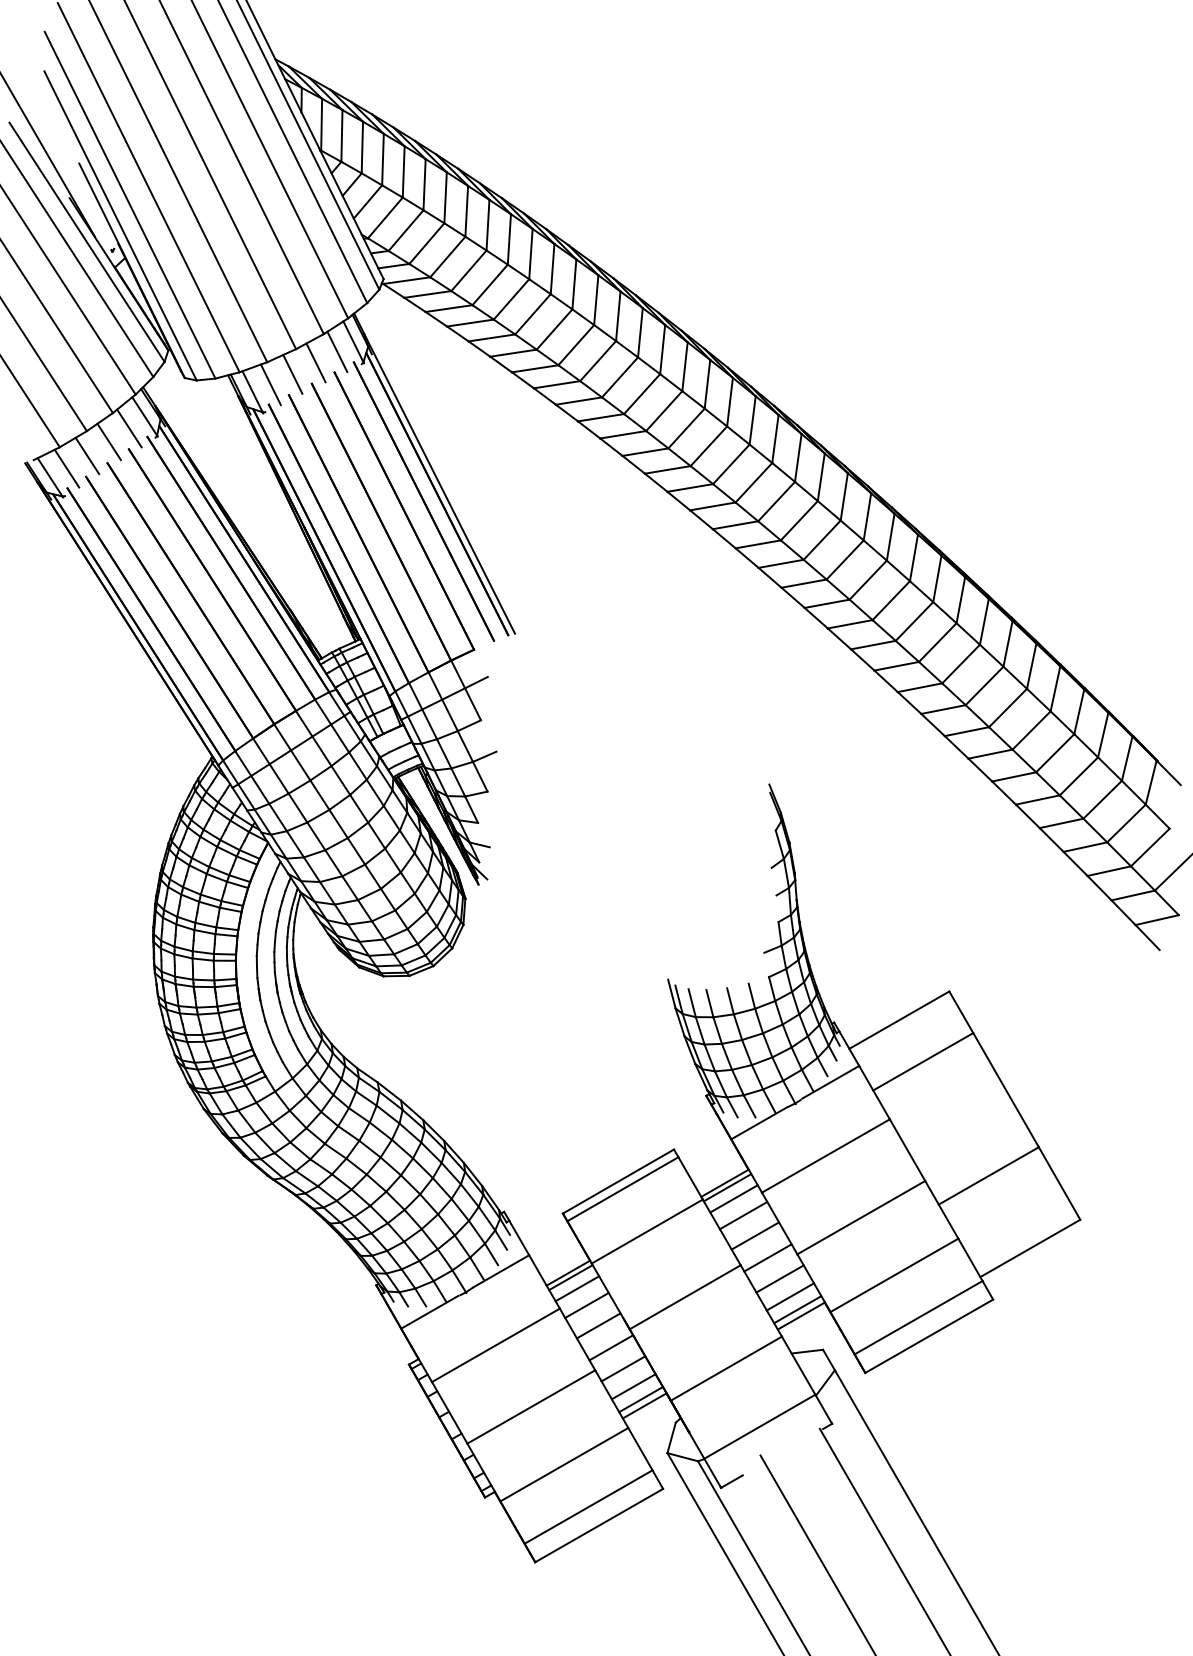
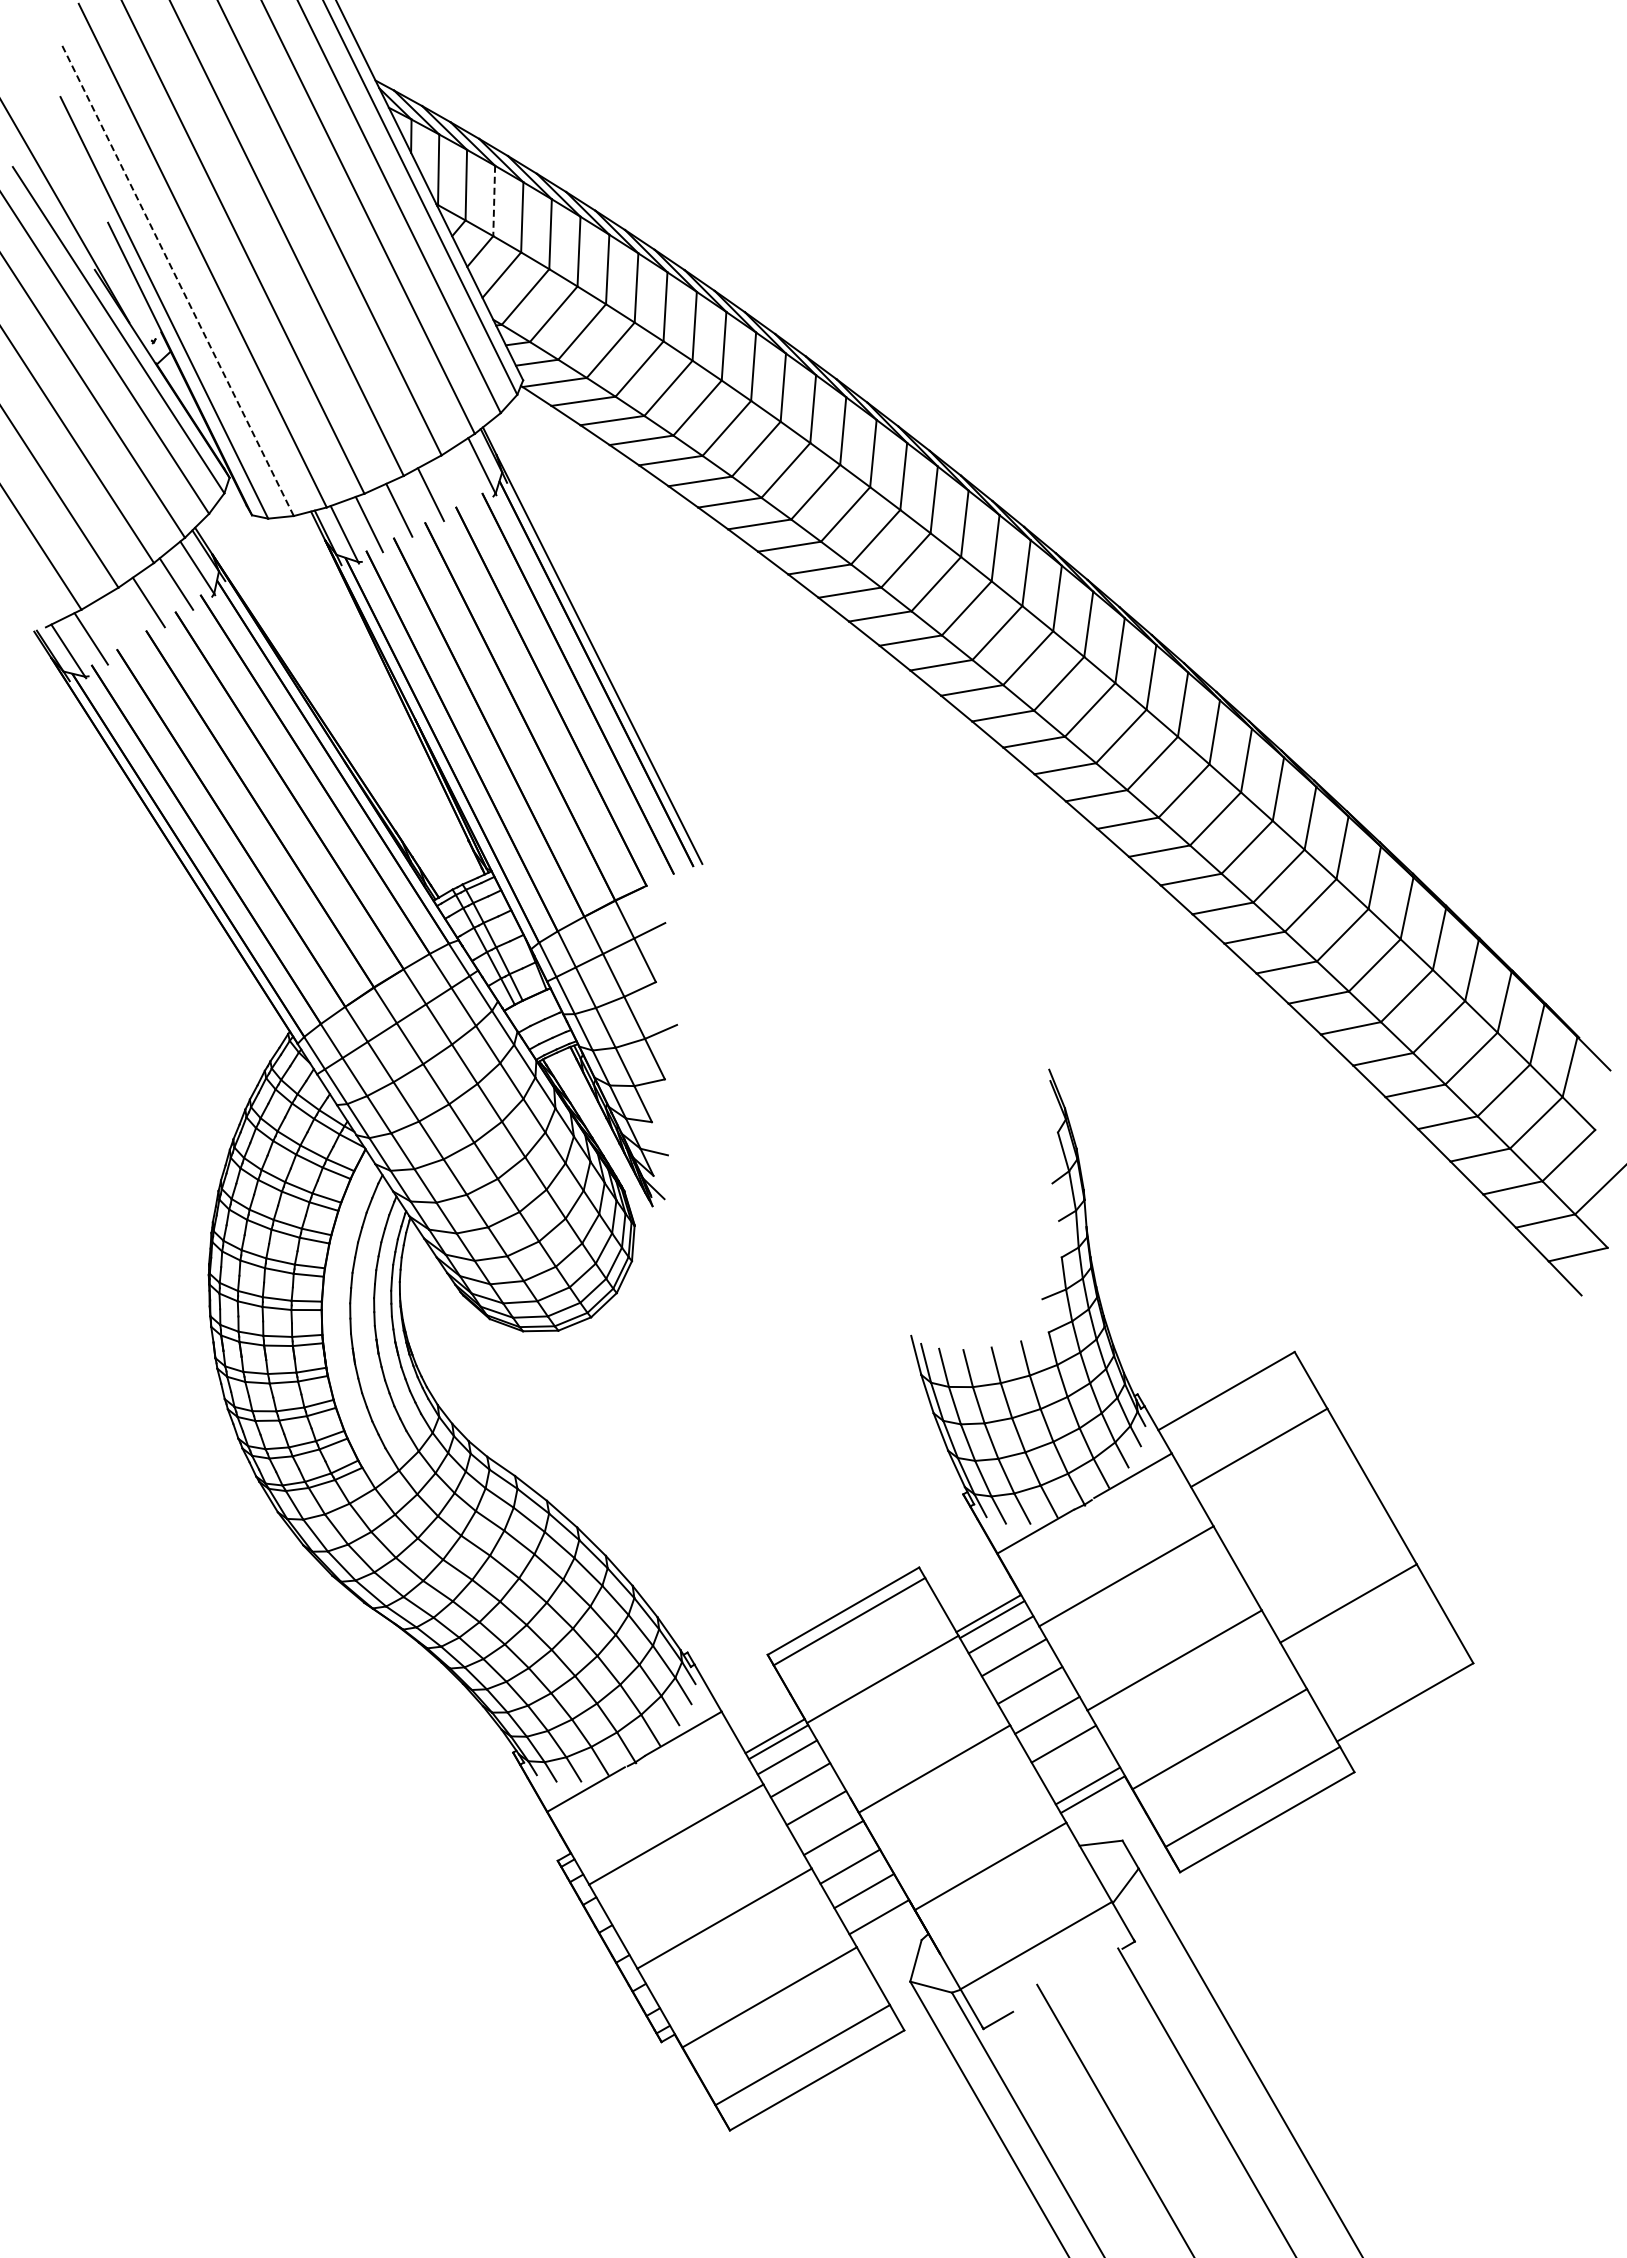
line: (362, 147) -> (494, 201), solid -> dashed
line: (130, 205) -> (177, 279), solid -> dashed
line: (336, 351) -> (459, 479), removed
line: (87, 455) -> (119, 621), removed
line: (790, 1296) -> (1077, 1768), removed
line: (641, 1399) -> (874, 1908), removed

